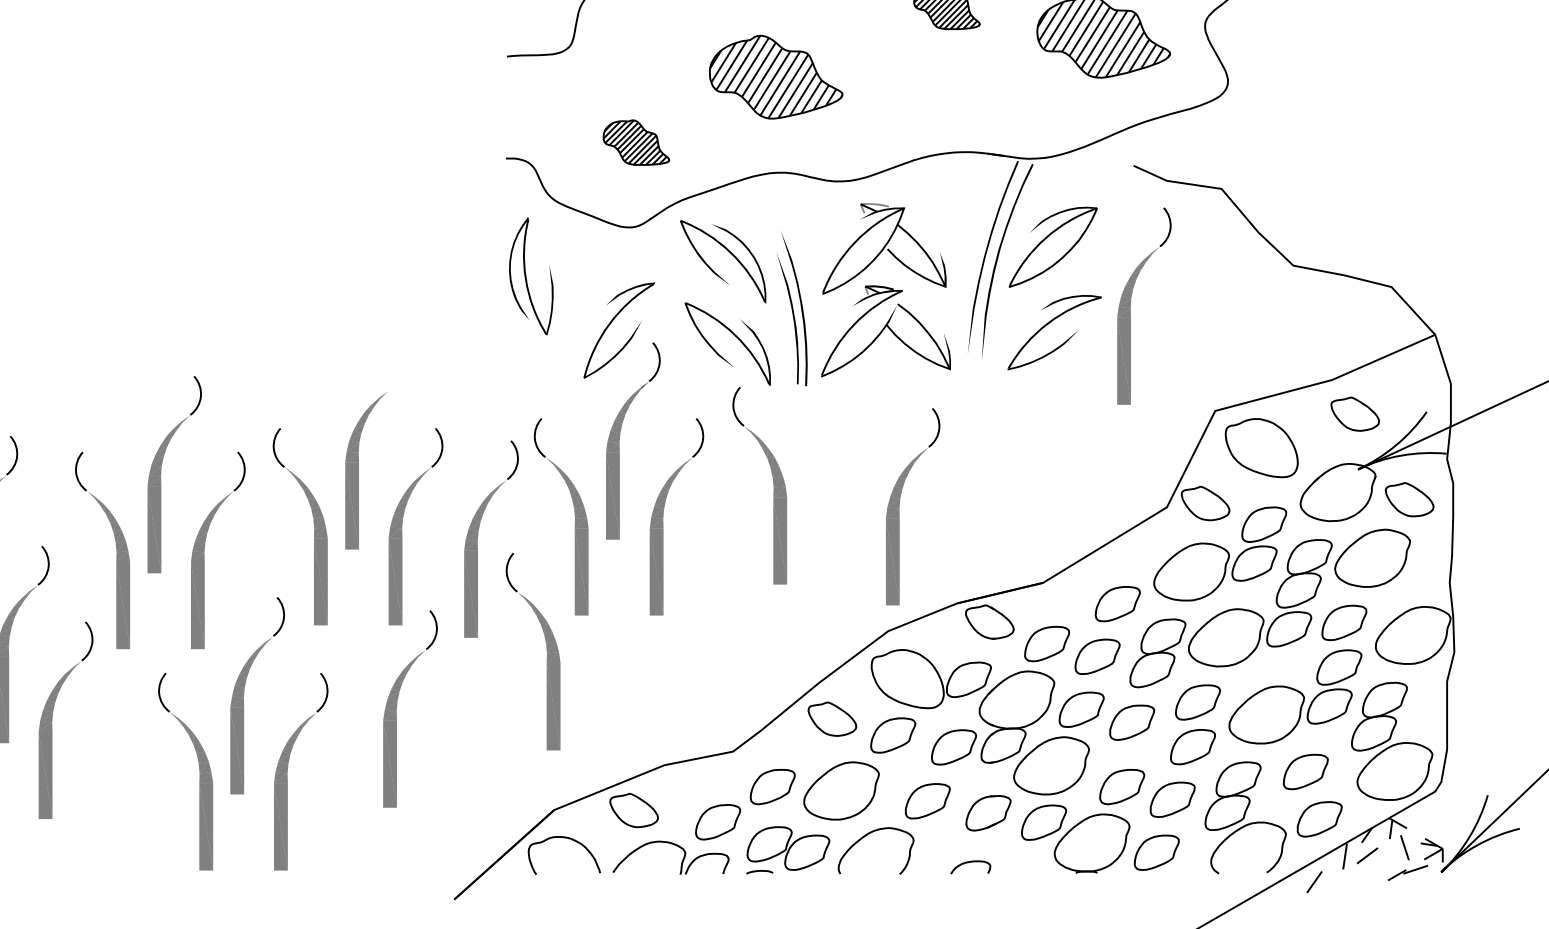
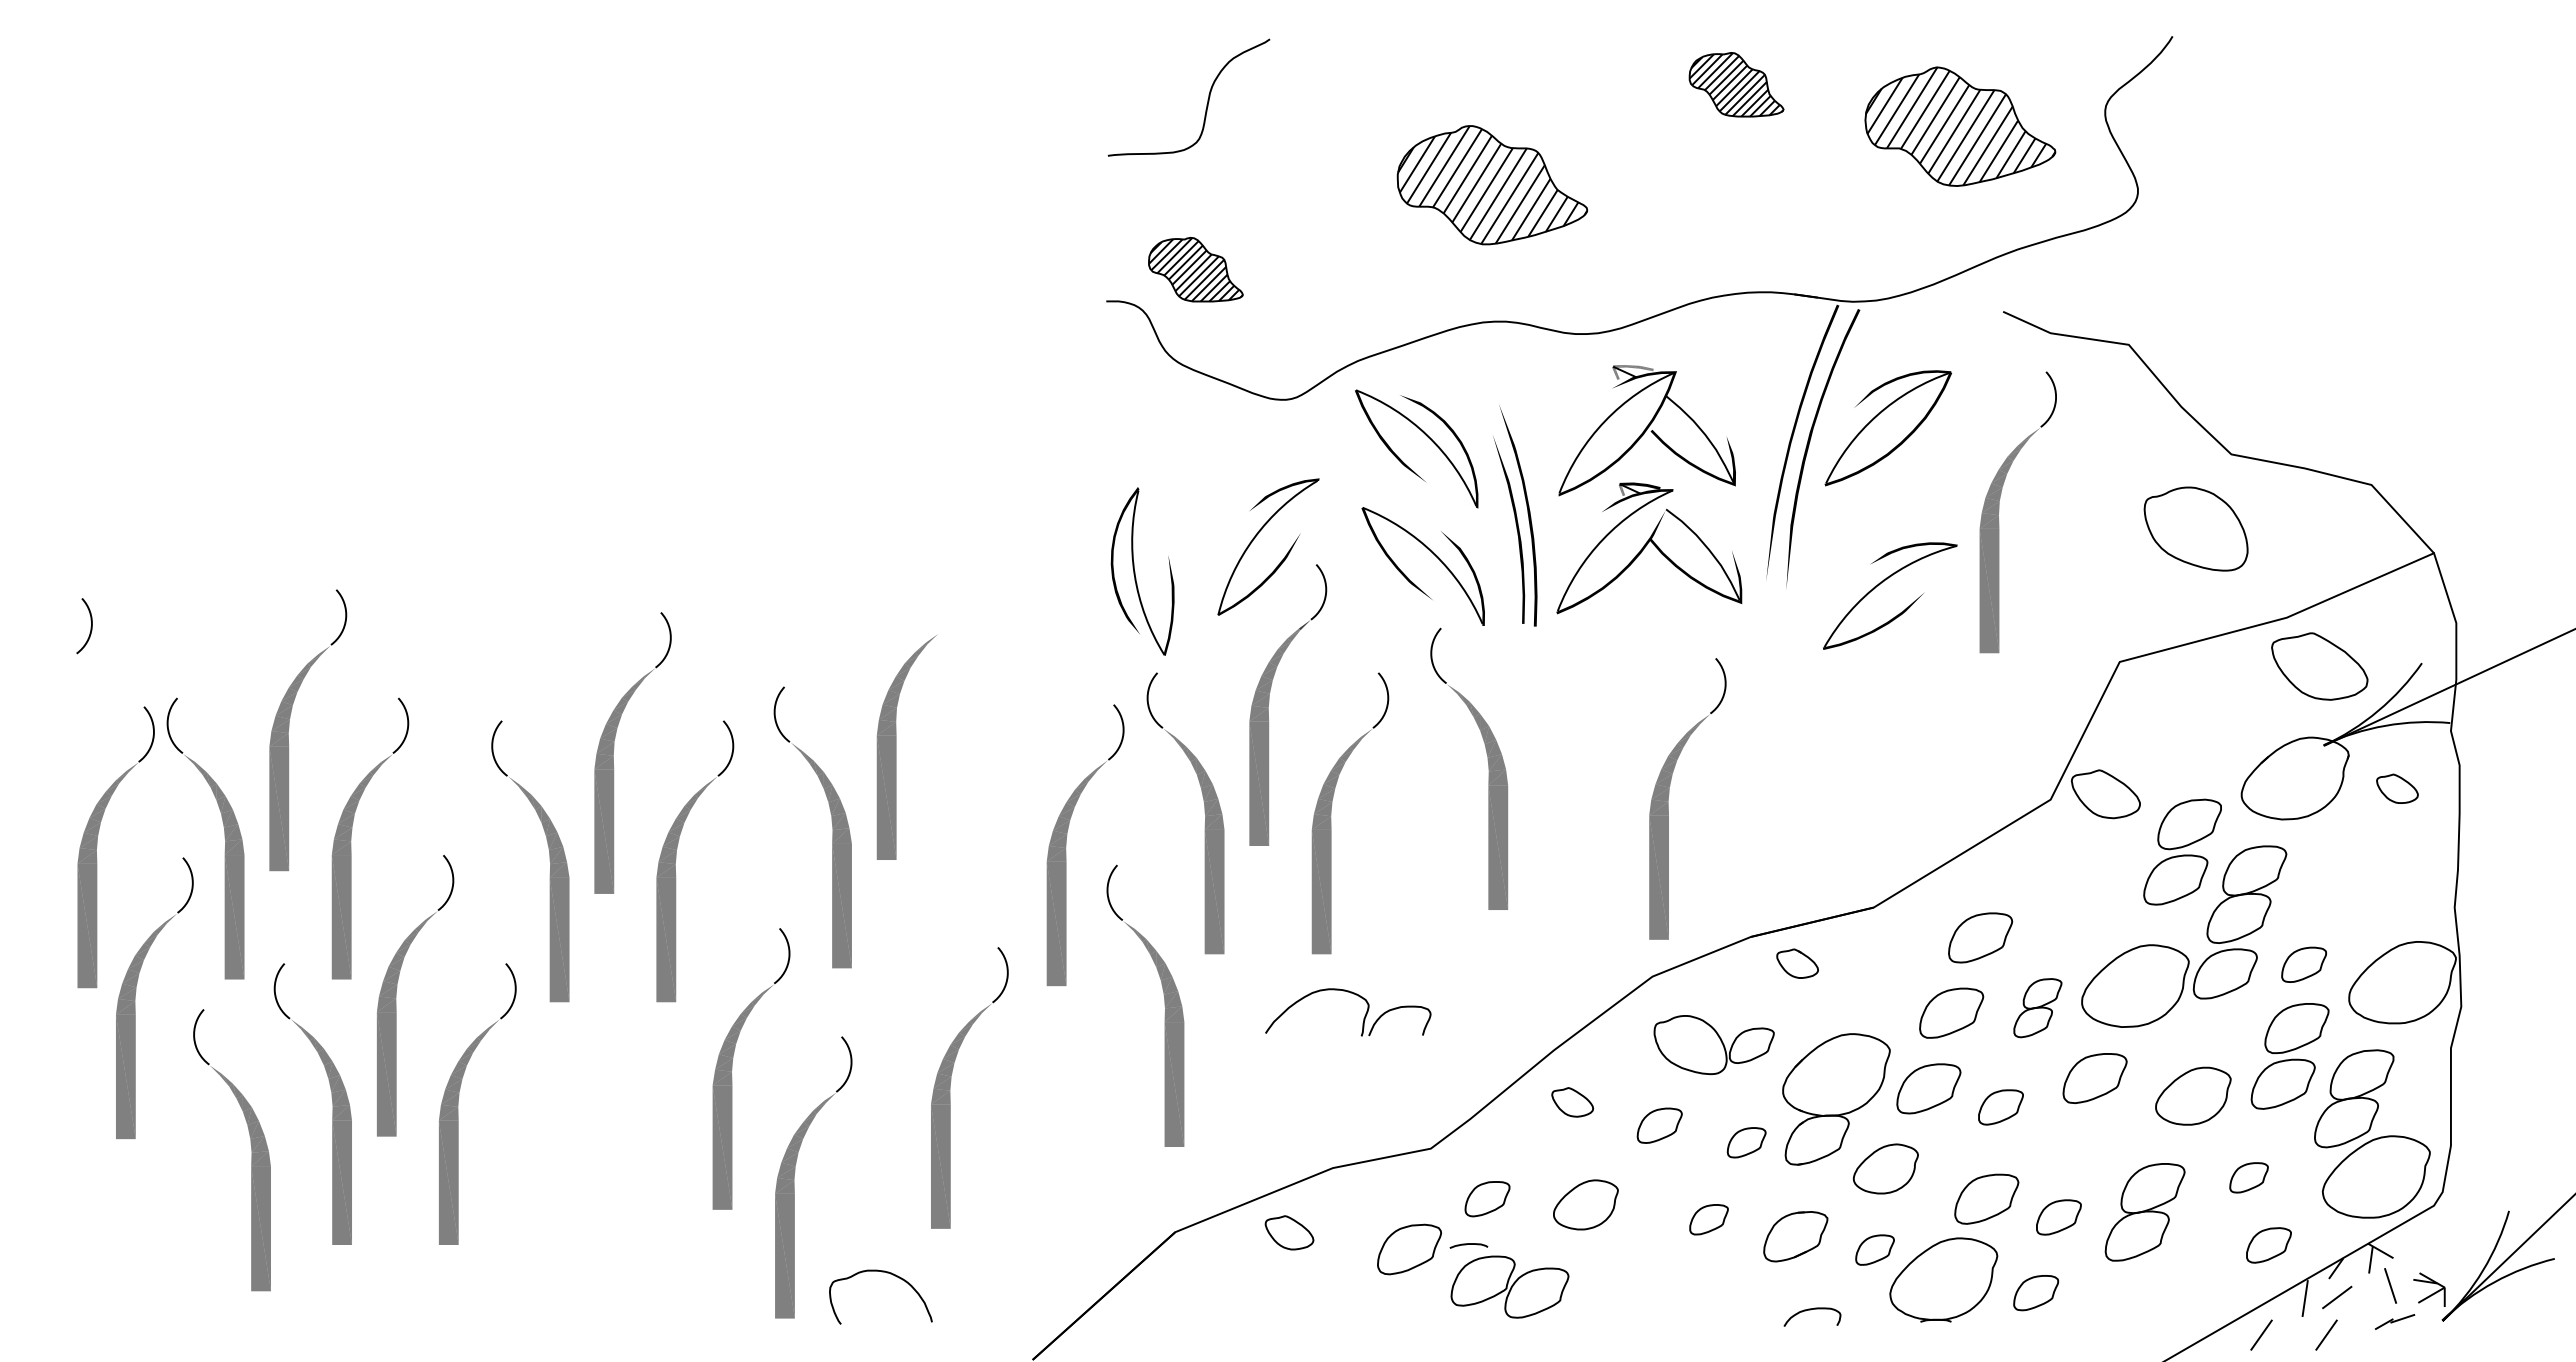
part: (636, 142) -> (1195, 269), moved
part: (526, 276) -> (1135, 571), moved
part: (1049, 323) -> (1883, 582), moved
part: (1355, 414) -> (2319, 666), size x1.4
part: (1261, 447) -> (2195, 528), moved
part: (1409, 499) -> (2397, 788), size x0.6
part: (402, 526) -> (958, 827), removed
part: (1372, 558) -> (2344, 872), removed
part: (1191, 571) -> (2085, 891), removed
part: (989, 622) -> (1797, 963), size x0.6
part: (1343, 622) -> (2303, 964), size x0.7
part: (1047, 643) -> (1879, 994), removed
part: (1157, 652) -> (2037, 1007), size x0.6
part: (931, 678) -> (1714, 1044), size x0.7
part: (1266, 714) -> (2193, 1095), size x0.7
part: (832, 719) -> (1572, 1102), size x0.6
part: (1131, 722) -> (2000, 1107), size x0.7
part: (893, 735) -> (1659, 1125), size x0.7
part: (1192, 746) -> (2087, 1141), removed
part: (954, 747) -> (1746, 1142), size x0.6
part: (1051, 765) -> (1885, 1168), size x0.6
part: (199, 771) -> (668, 1177), removed
part: (1305, 771) -> (2248, 1177), size x0.6
part: (772, 786) -> (1487, 1198), size x0.7
part: (841, 790) -> (1585, 1204), size x0.6
part: (1172, 799) -> (2058, 1217), size x0.7
part: (927, 801) -> (1708, 1219), size x0.6
part: (634, 810) -> (1289, 1232), size x0.7
part: (1319, 819) -> (2268, 1245), size x0.7
part: (1043, 822) -> (1874, 1249), size x0.6
part: (1237, 831) -> (2151, 1262), removed
part: (865, 836) -> (1619, 1270), removed
part: (564, 838) -> (881, 1272), moved
part: (1156, 852) -> (2035, 1292), size x0.7
part: (681, 862) -> (1363, 1018), moved
part: (970, 862) -> (1811, 1310), moved
curve: (759, 871) -> (1468, 1244), moved
part: (1407, 872) -> (2394, 1321), size x0.7
line: (1360, 881) -> (2326, 1334), added

